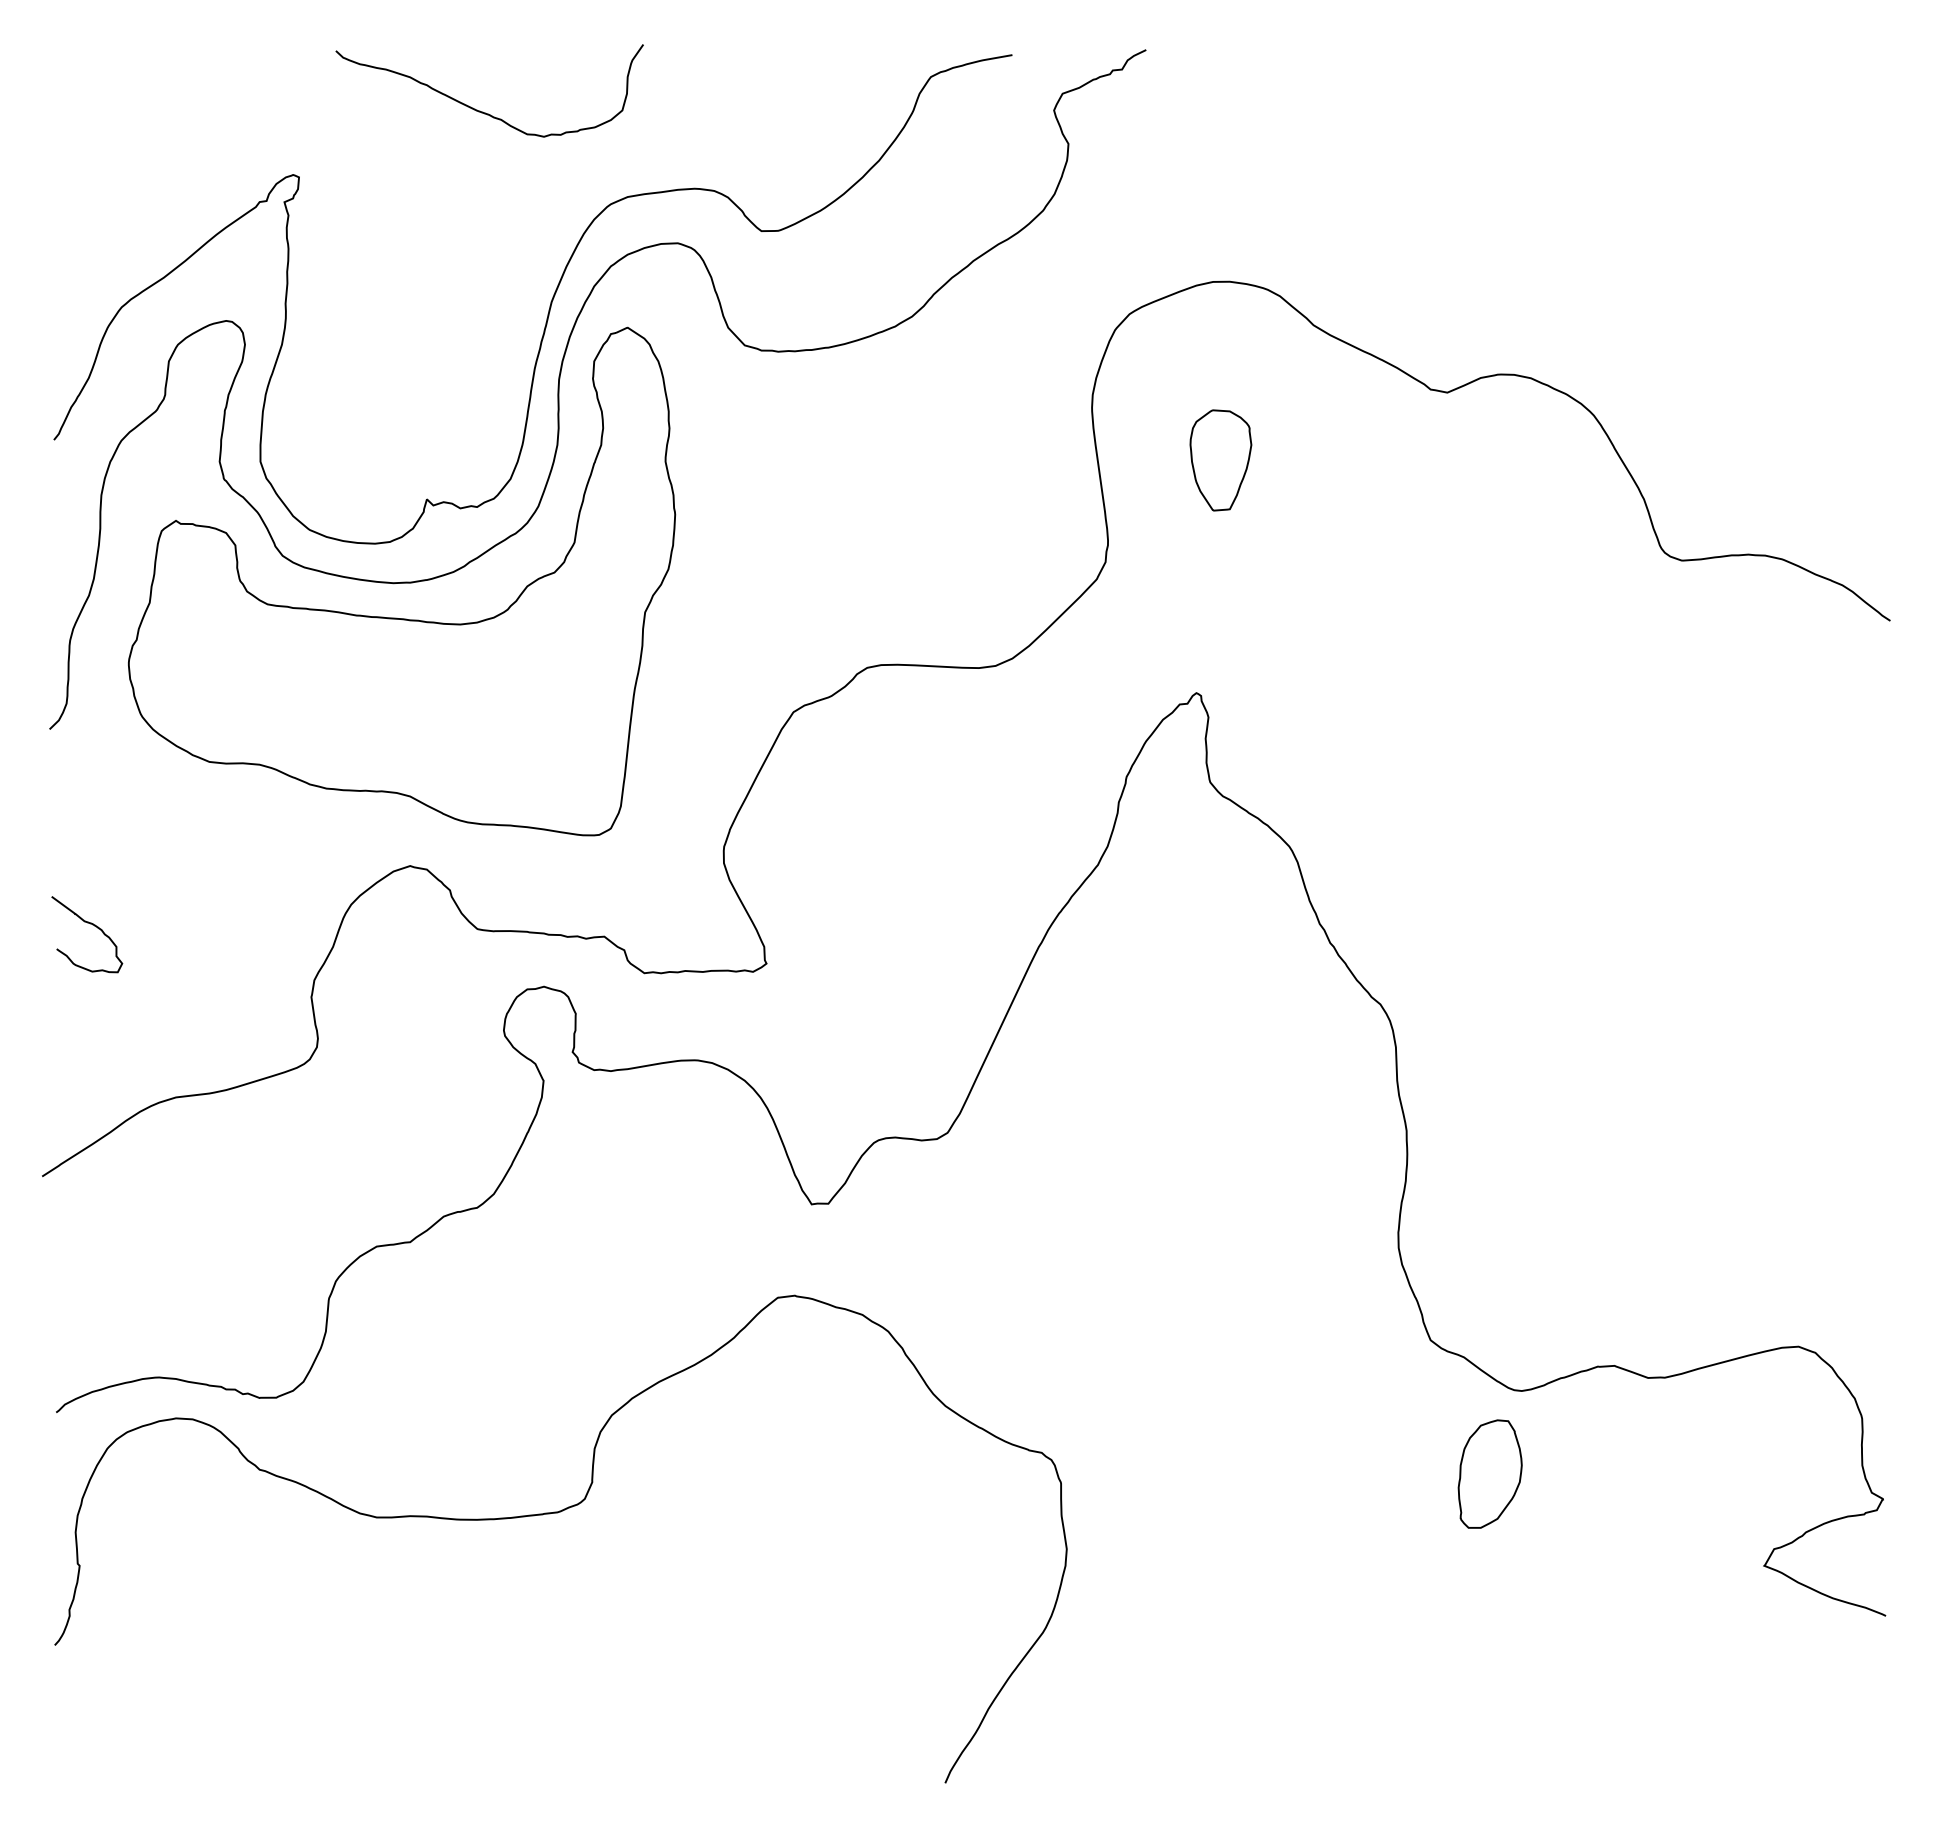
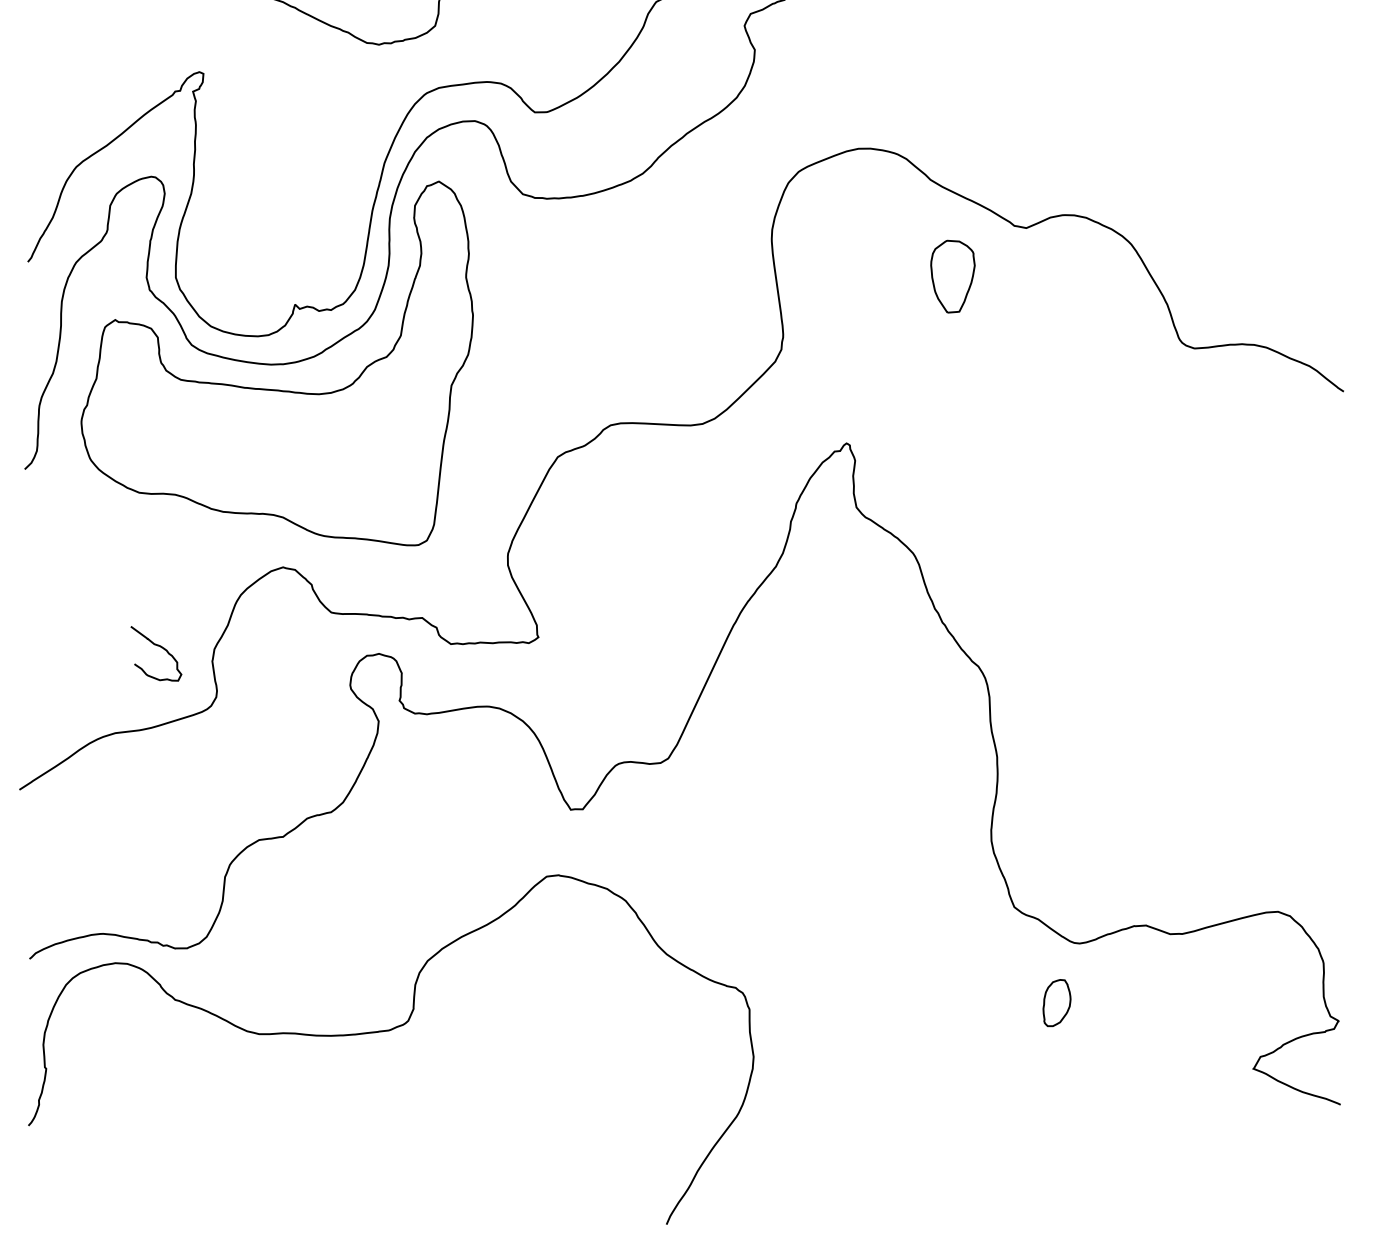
part: (1220, 460) -> (952, 276), moved
curve: (92, 925) -> (160, 647), moved
part: (1489, 1473) -> (1056, 1002), size x0.6

